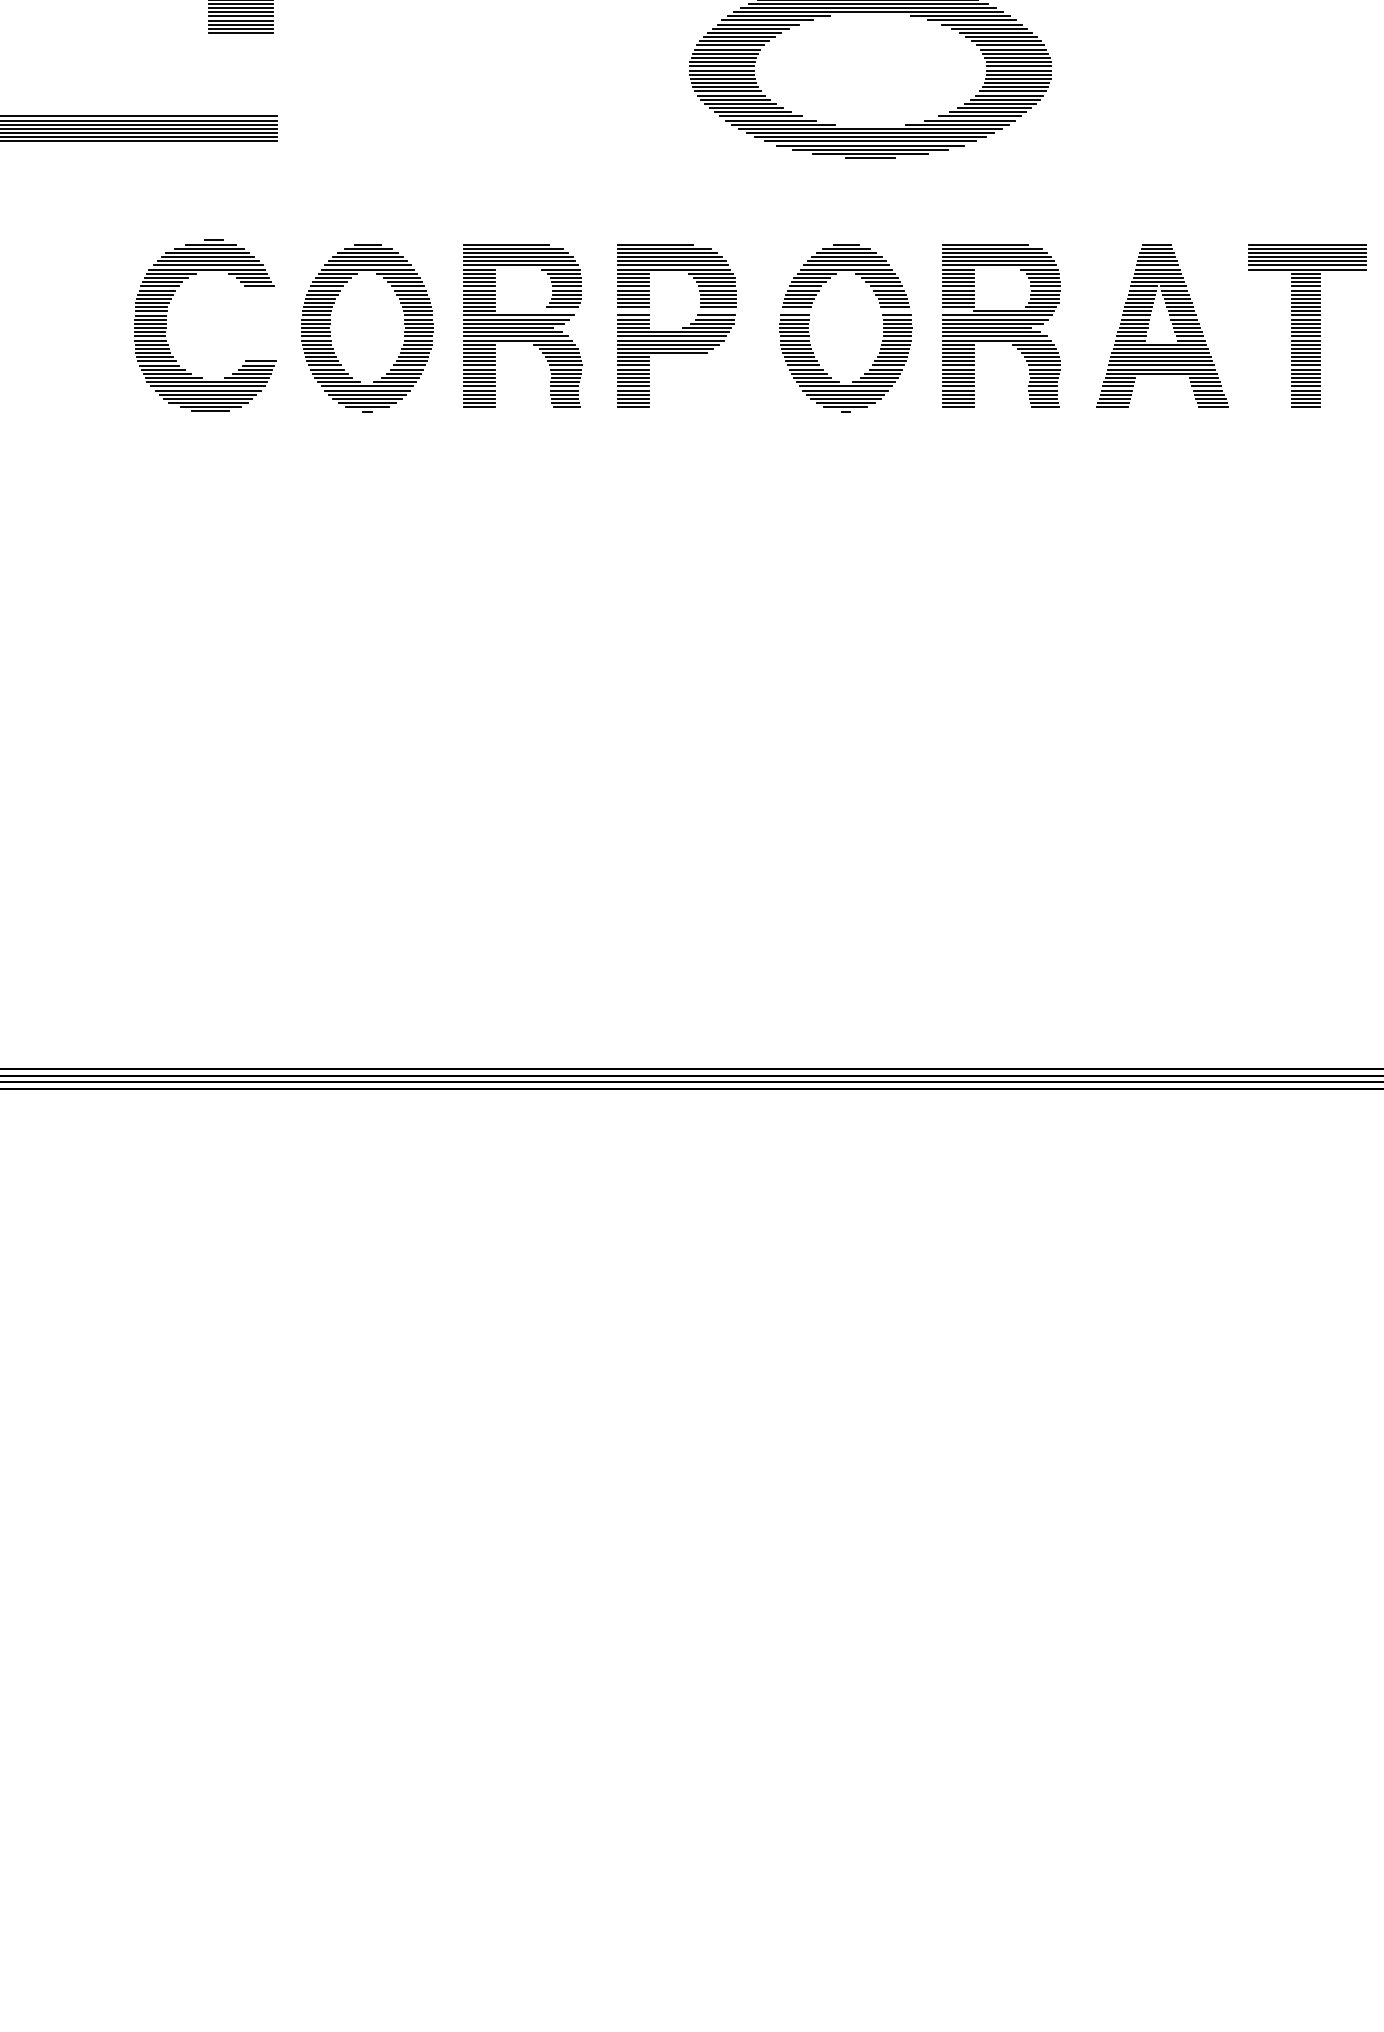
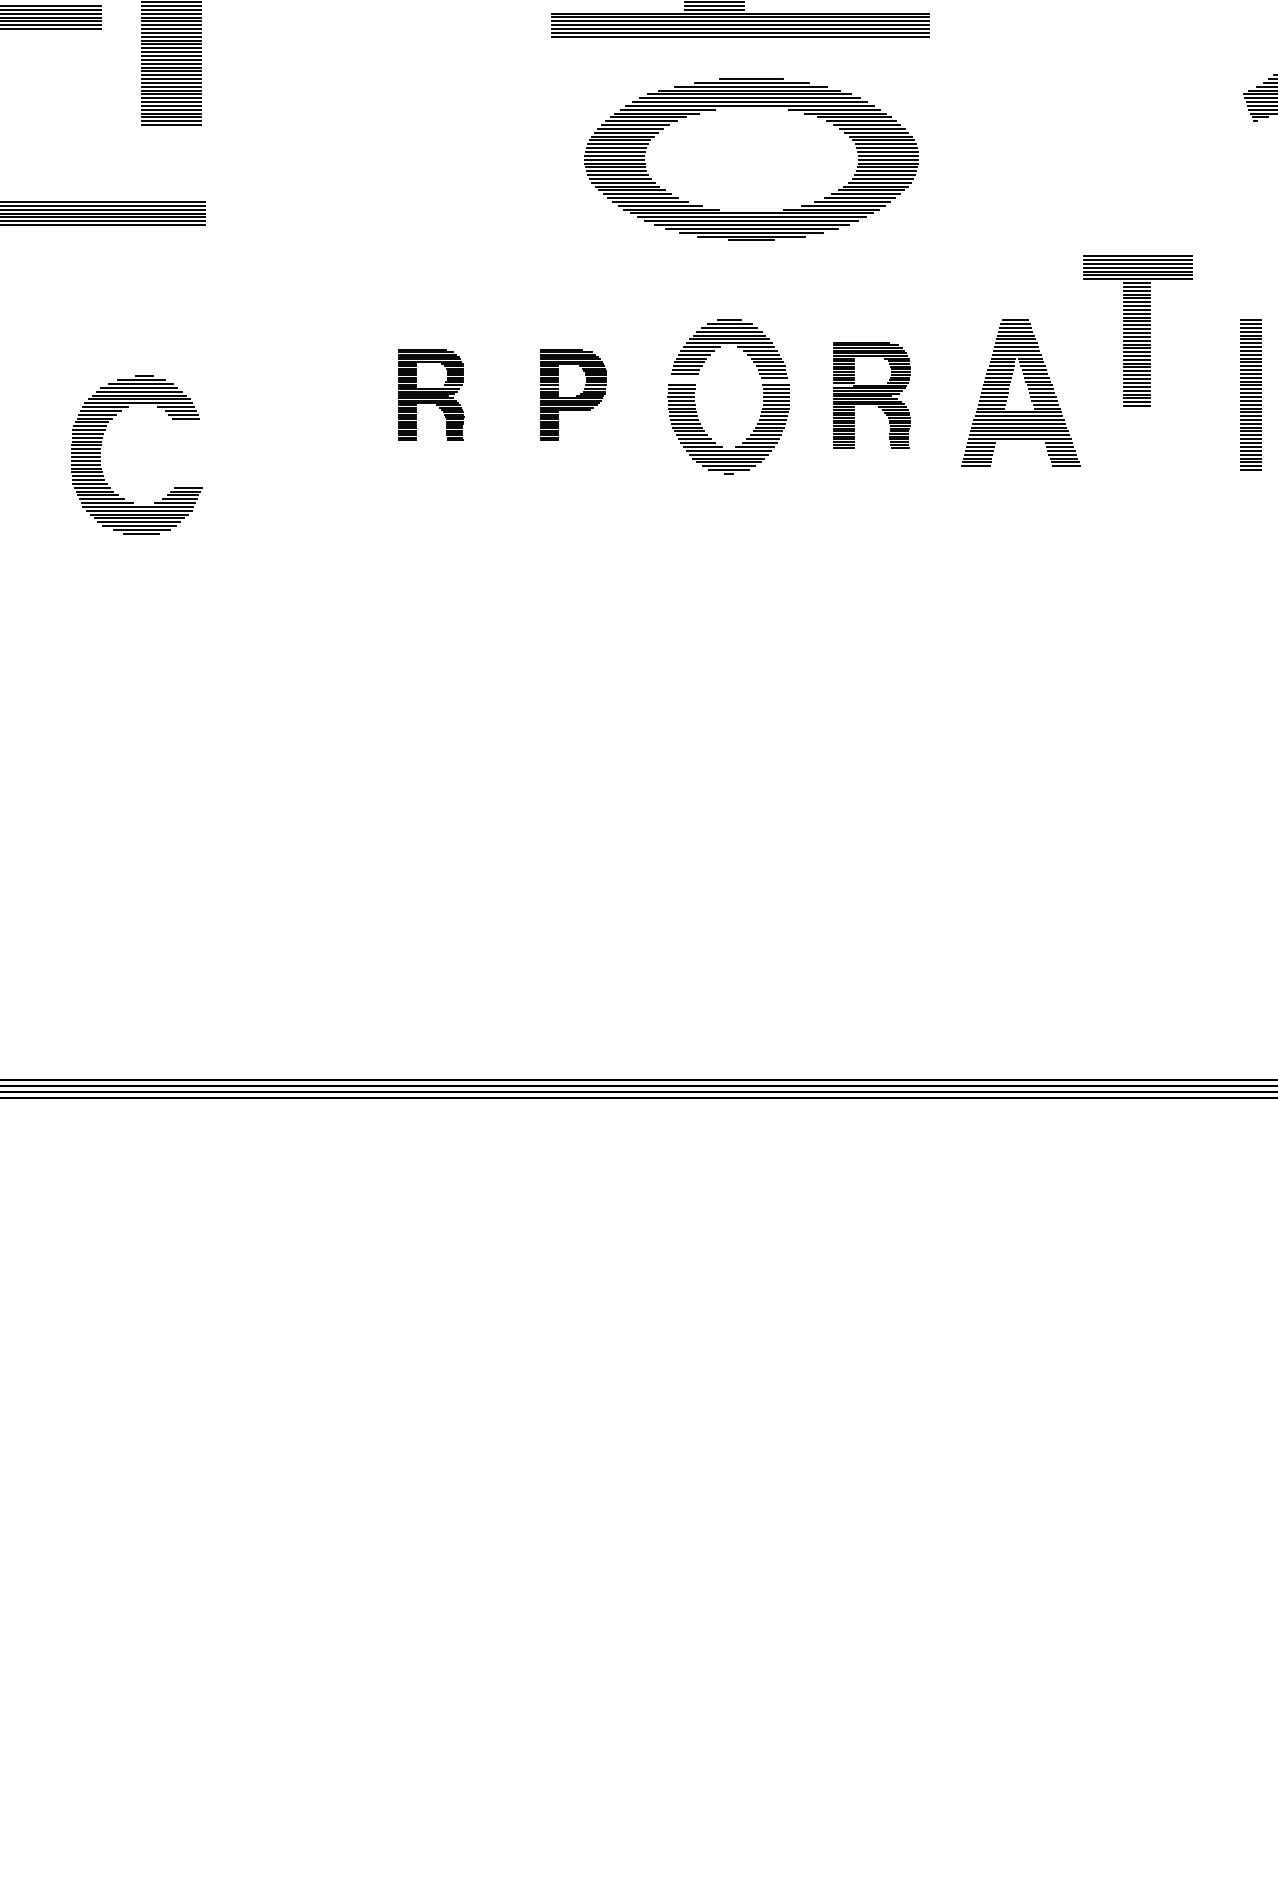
line: (796, 306) -> (683, 377), removed
part: (166, 324) -> (100, 453), moved
part: (522, 325) -> (430, 394), size x0.6
part: (677, 325) -> (573, 394), size x0.6
part: (1000, 325) -> (871, 394), size x0.7
part: (1306, 325) -> (1137, 330), moved
part: (331, 336) -> (254, 404), removed
line: (1112, 407) -> (974, 470), removed
line: (1213, 407) -> (1067, 470), removed

